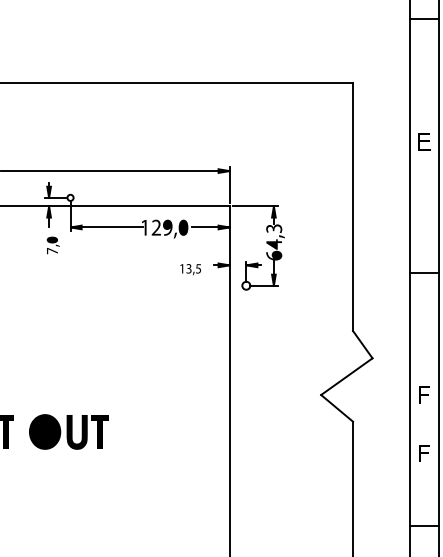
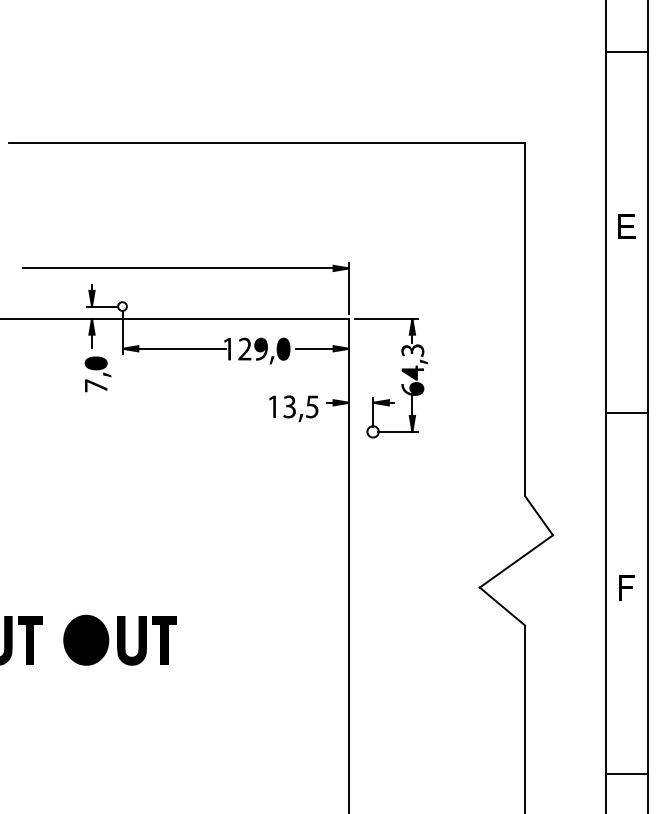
part: (52, 245) -> (97, 374), size x1.43
part: (190, 269) -> (293, 408), size x1.67
part: (424, 453) -> (626, 670), removed

